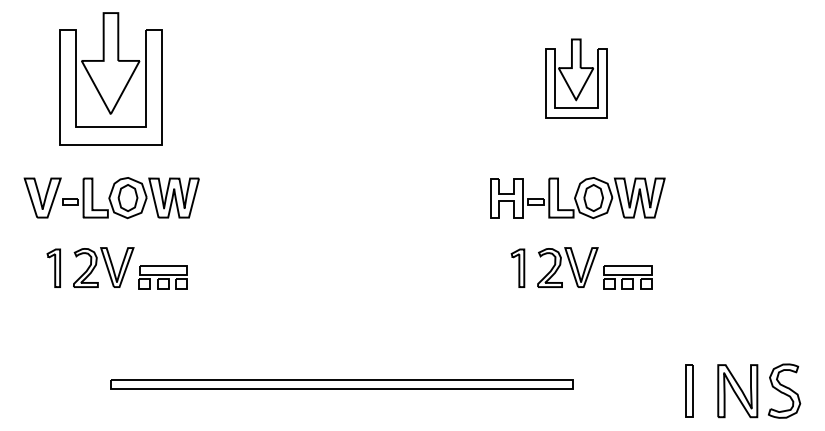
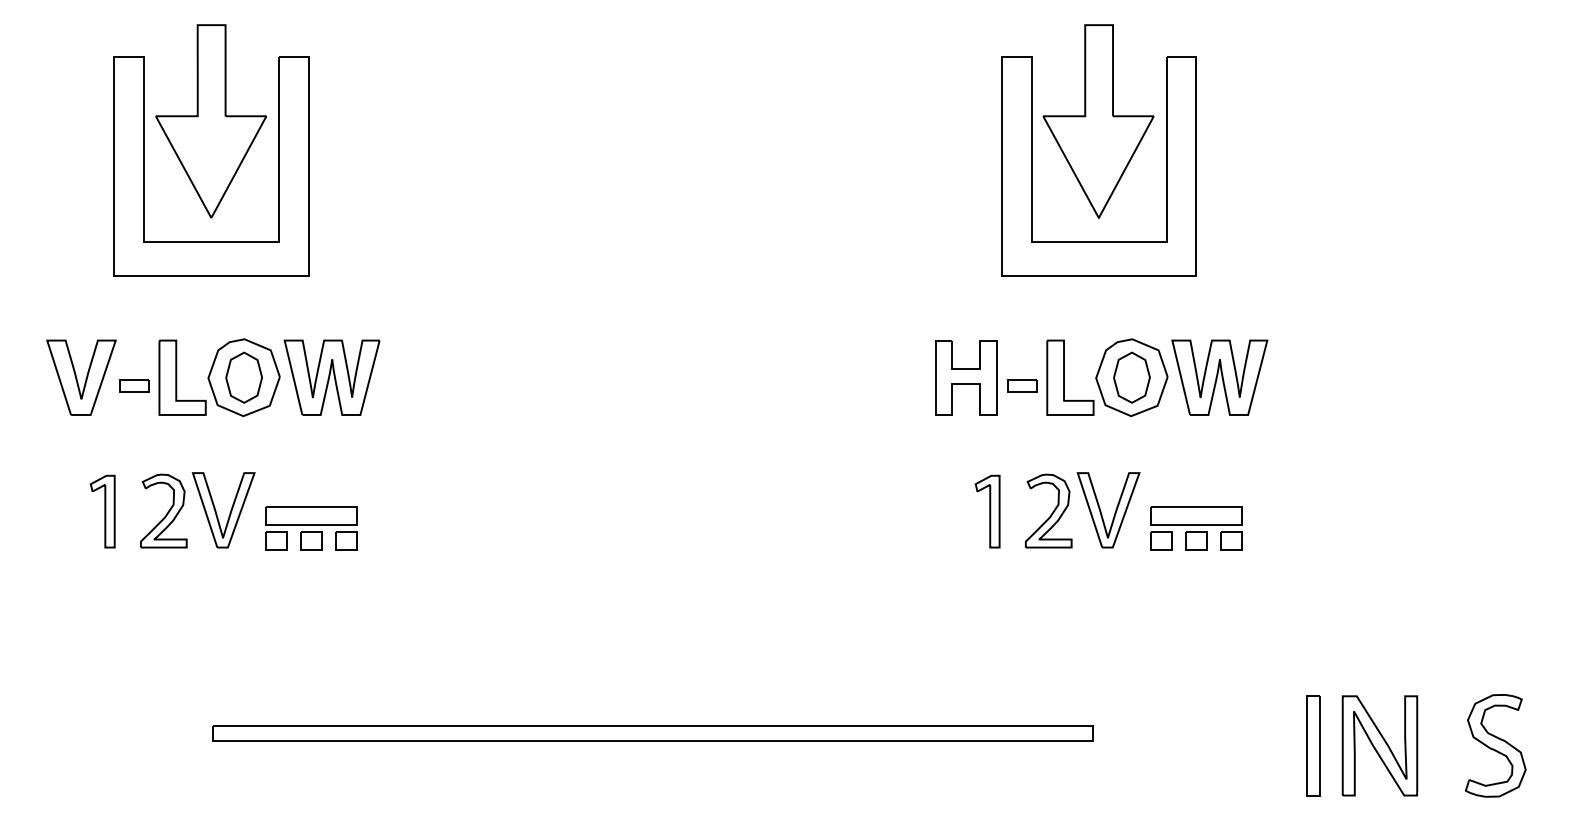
part: (575, 78) -> (1097, 149), size x1.67
part: (737, 391) -> (1379, 746), moved

